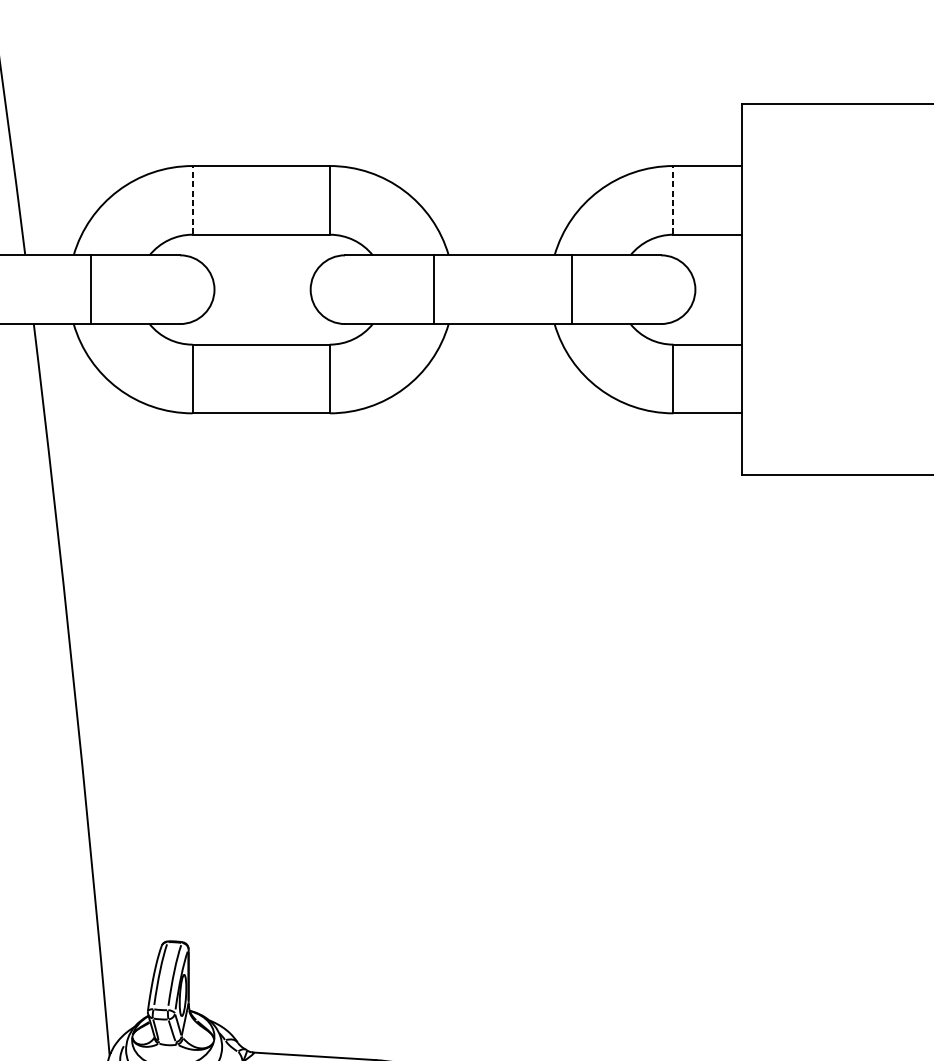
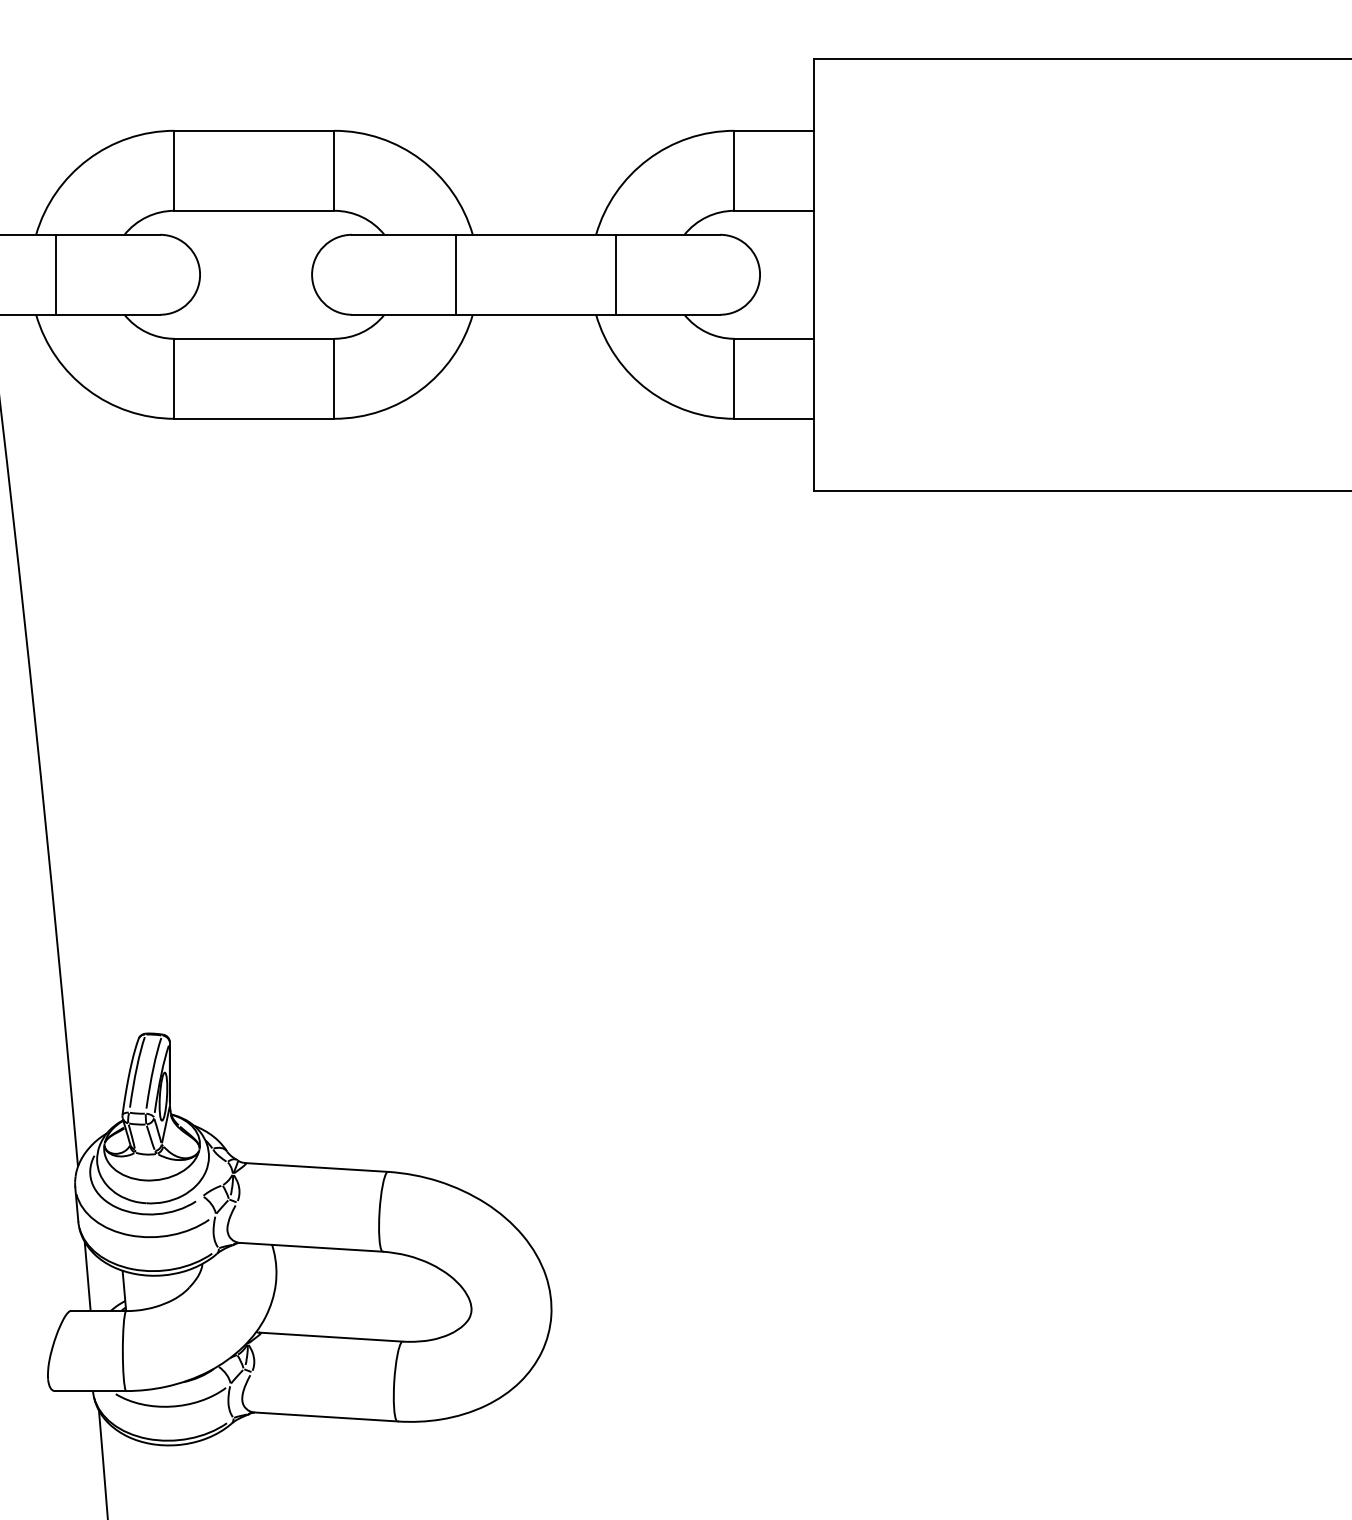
line: (192, 200) -> (174, 170), dashed -> solid
line: (673, 200) -> (734, 170), dashed -> solid

